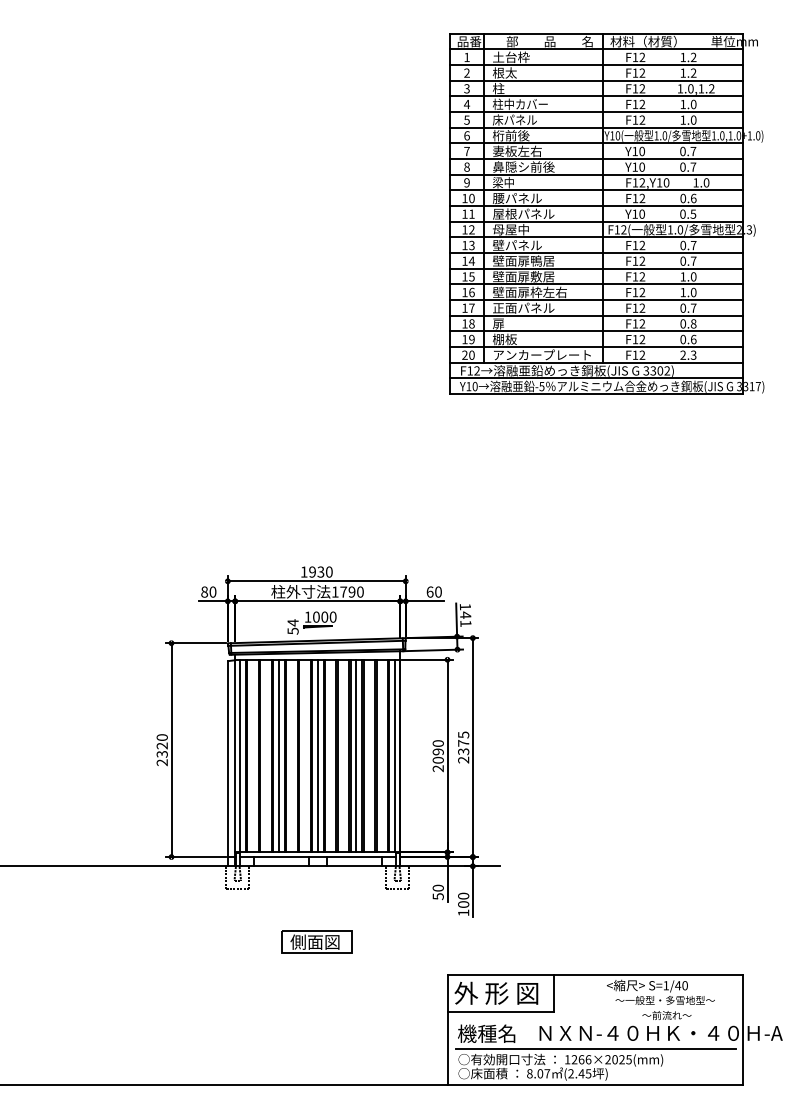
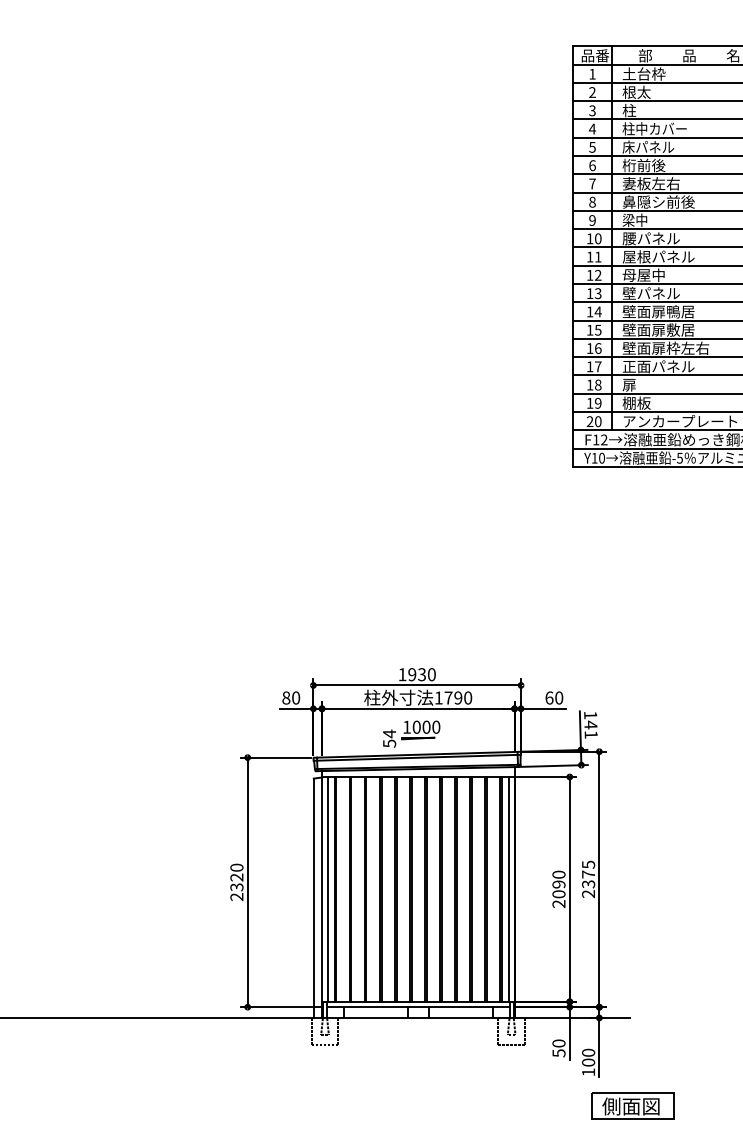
line: (279, 755) -> (373, 888), removed
line: (317, 755) -> (418, 888), removed
line: (356, 755) -> (463, 888), removed
part: (316, 941) -> (632, 1105), moved

